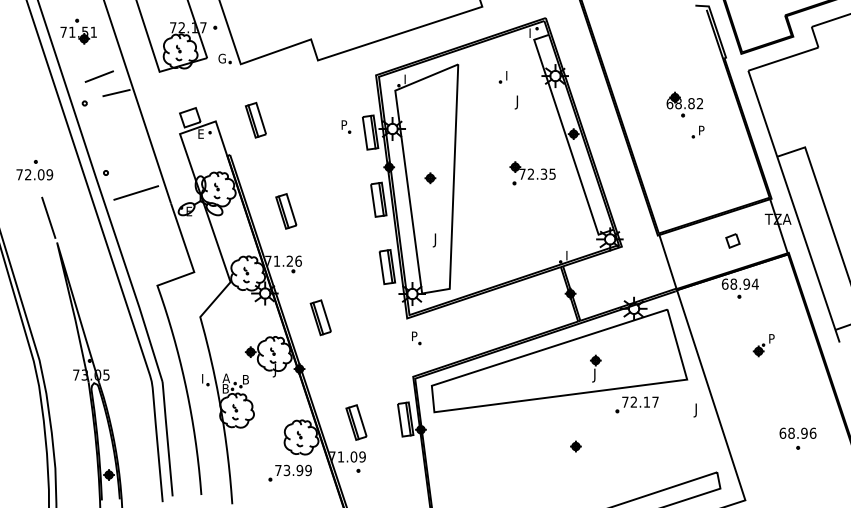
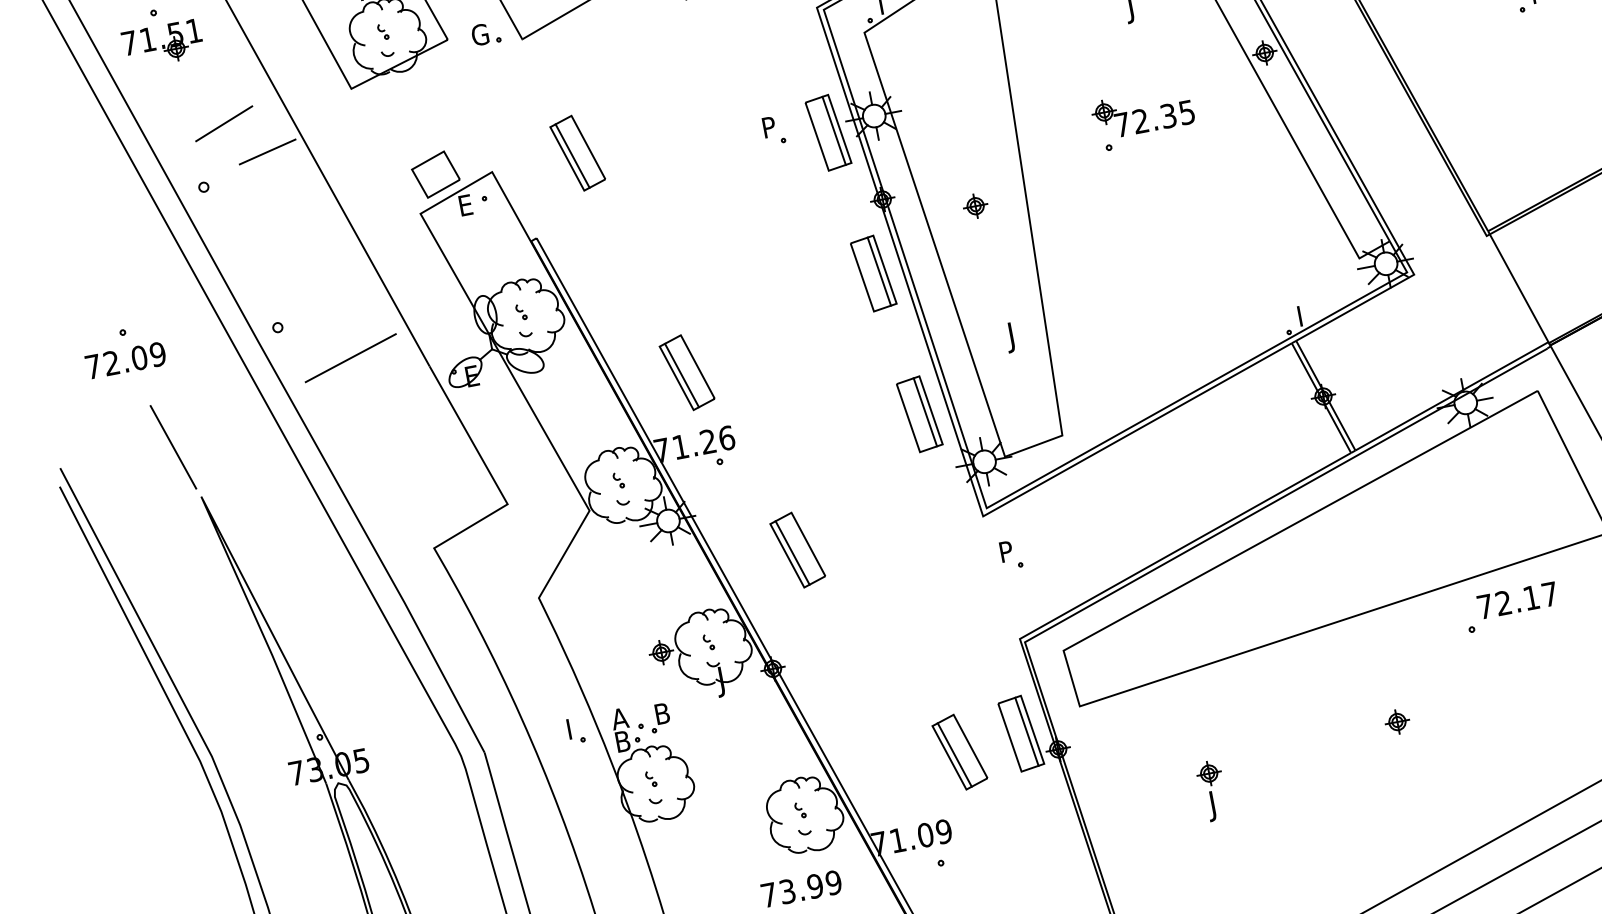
part: (532, 173) -> (1143, 119), moved
part: (286, 211) -> (687, 372), moved
part: (595, 368) -> (1211, 790), moved
part: (356, 422) -> (959, 752), moved

